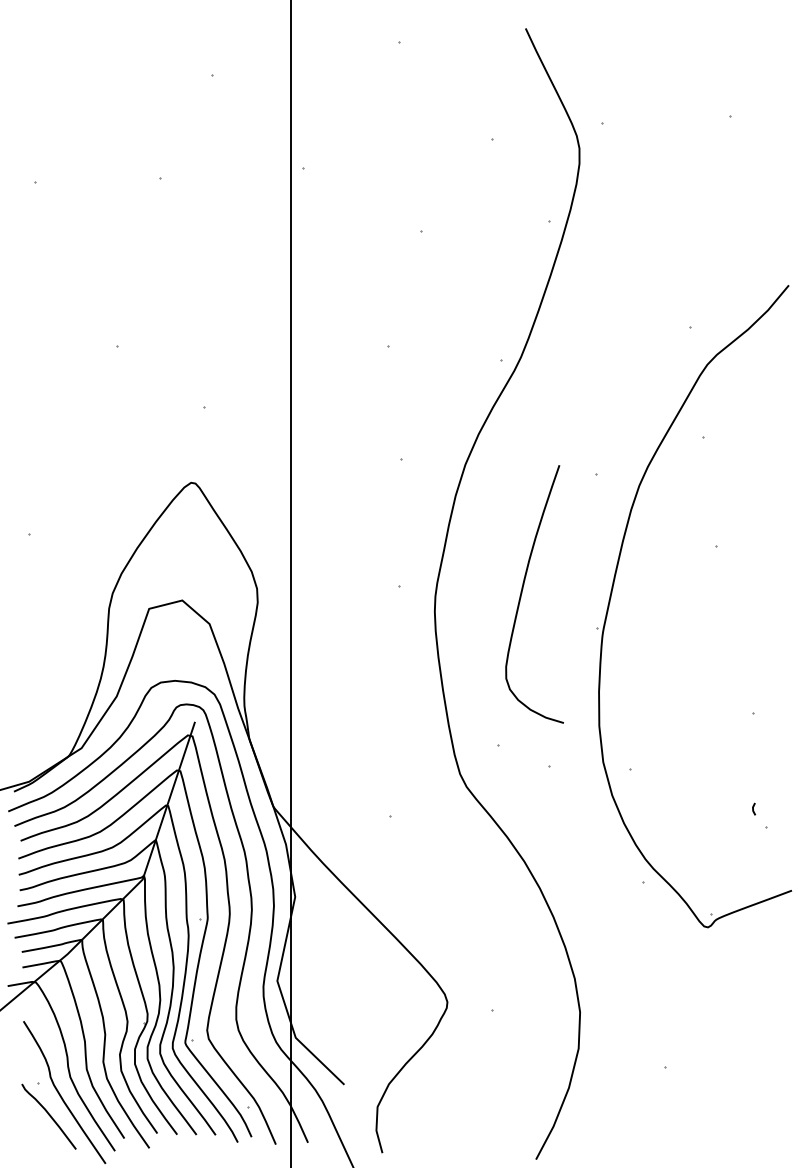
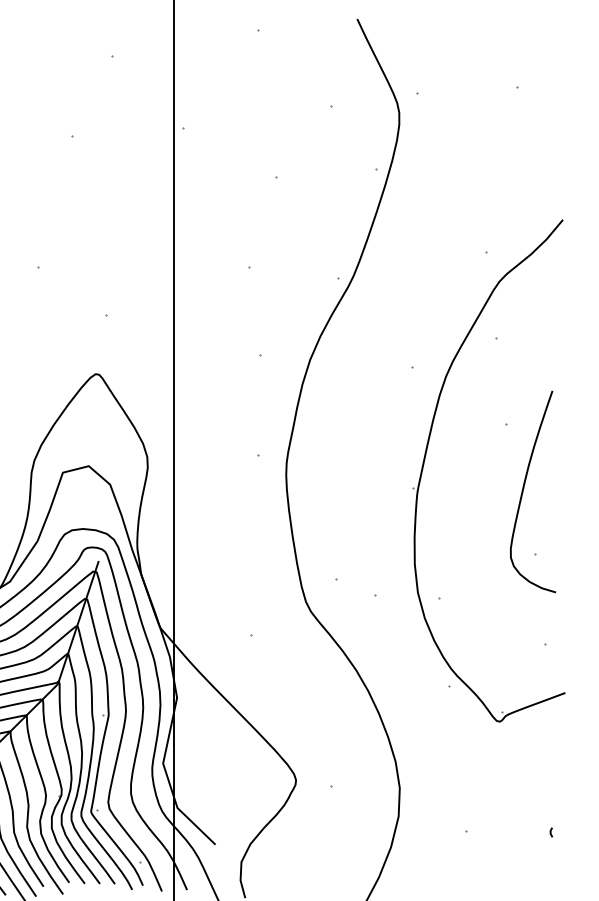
curve: (522, 593) -> (523, 491), moved
line: (753, 808) -> (550, 832), moved

